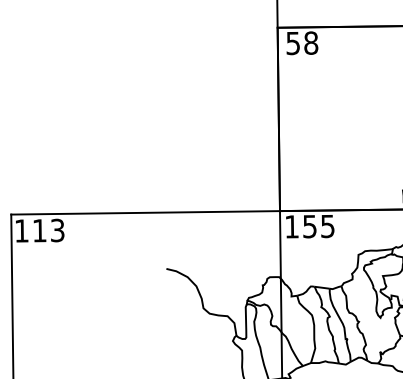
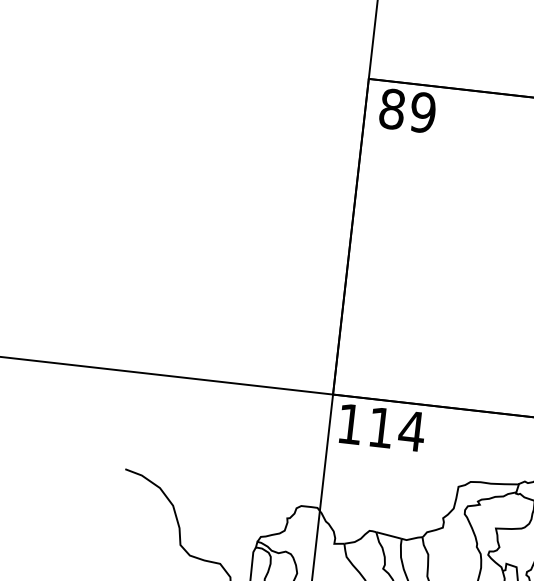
text: (302, 43) -> (408, 111), 58 -> 89
text: (319, 226) -> (397, 429), 155 -> 114

